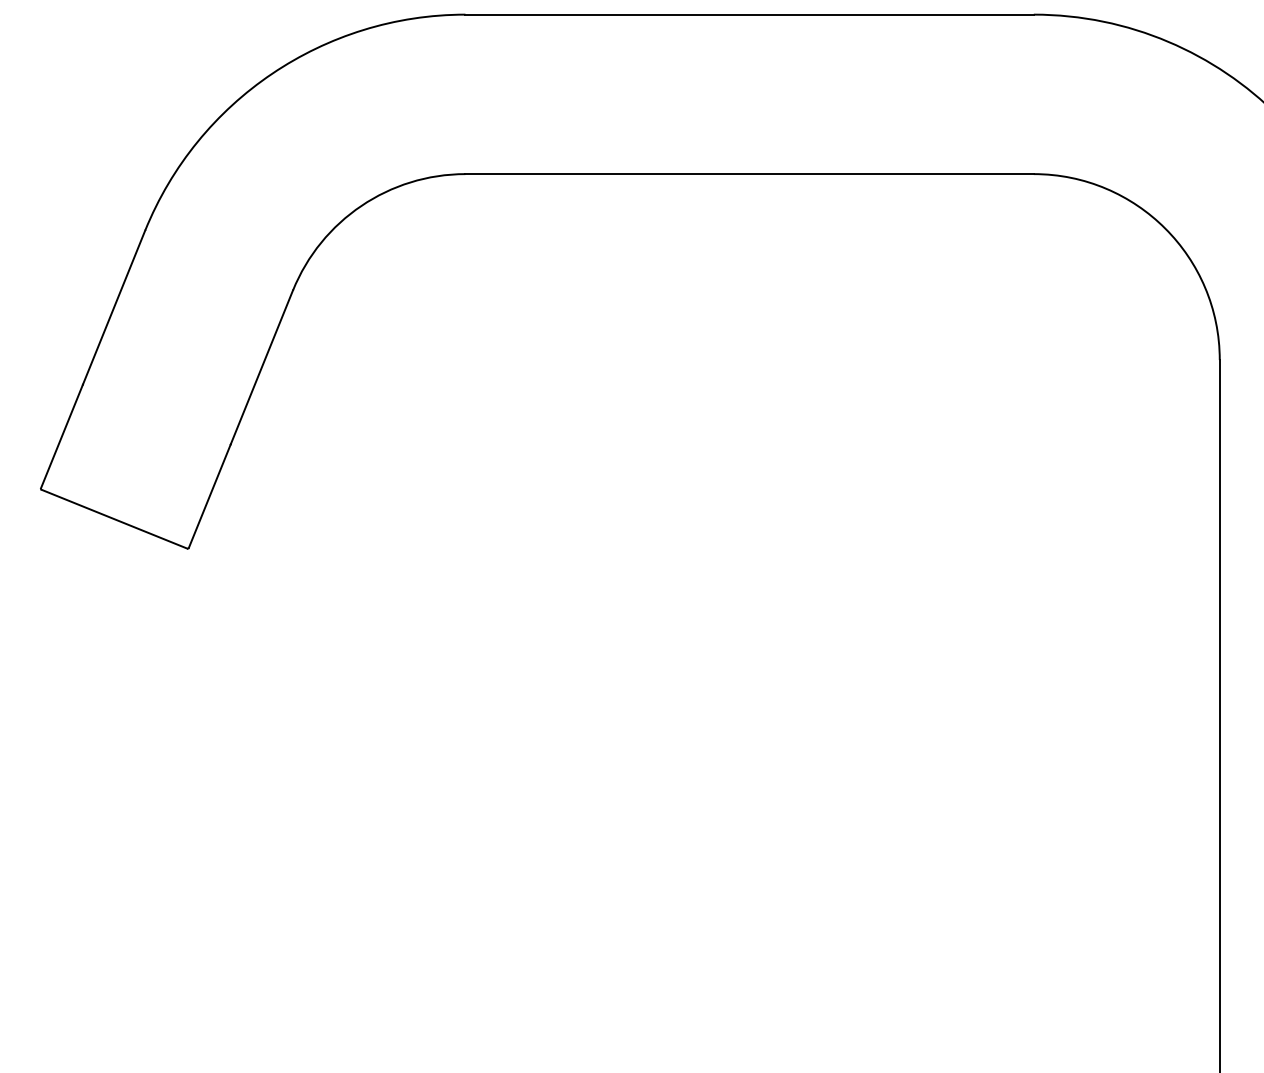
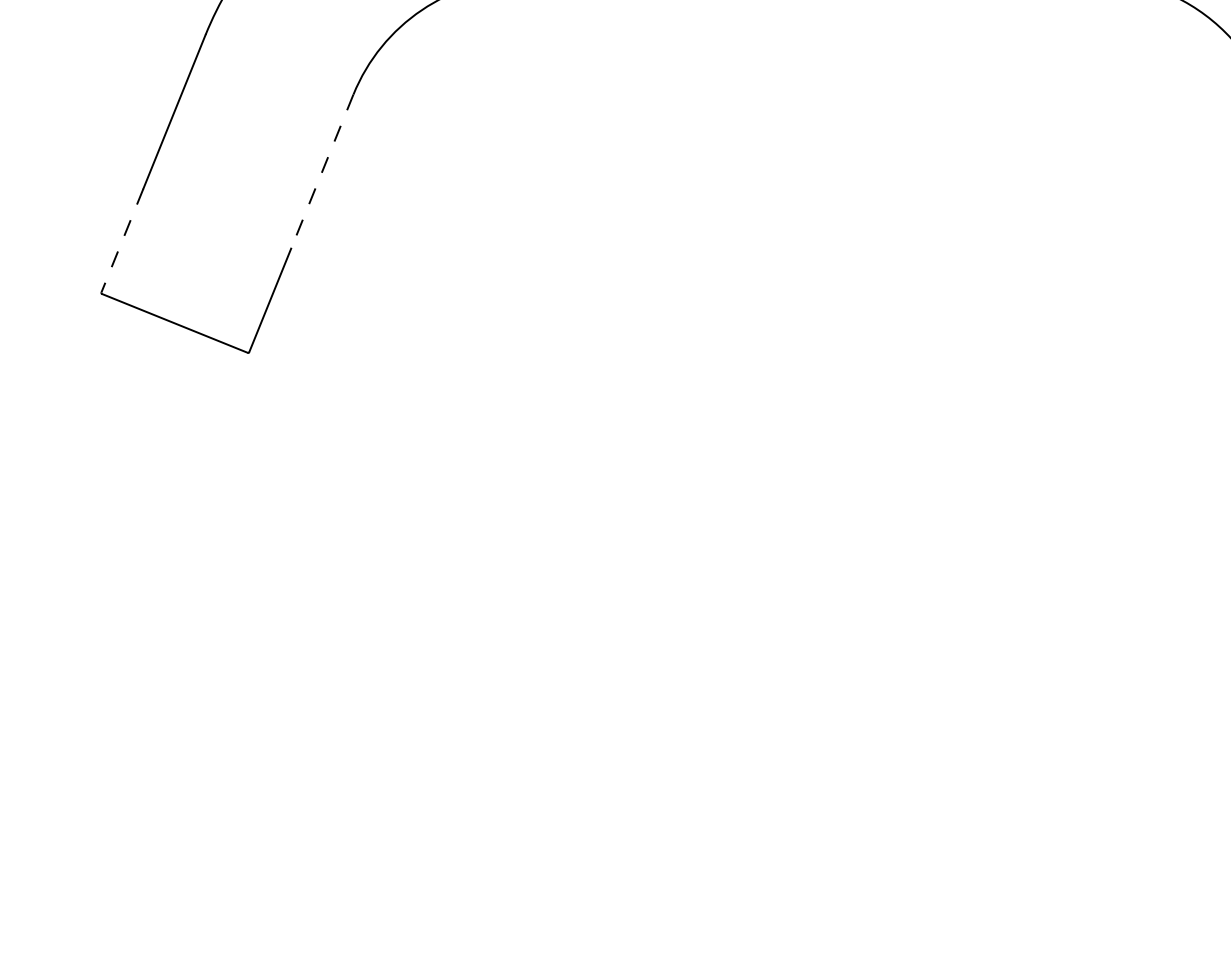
line: (261, 367) -> (321, 171), solid -> dashed
line: (61, 436) -> (121, 240), solid -> dashed

